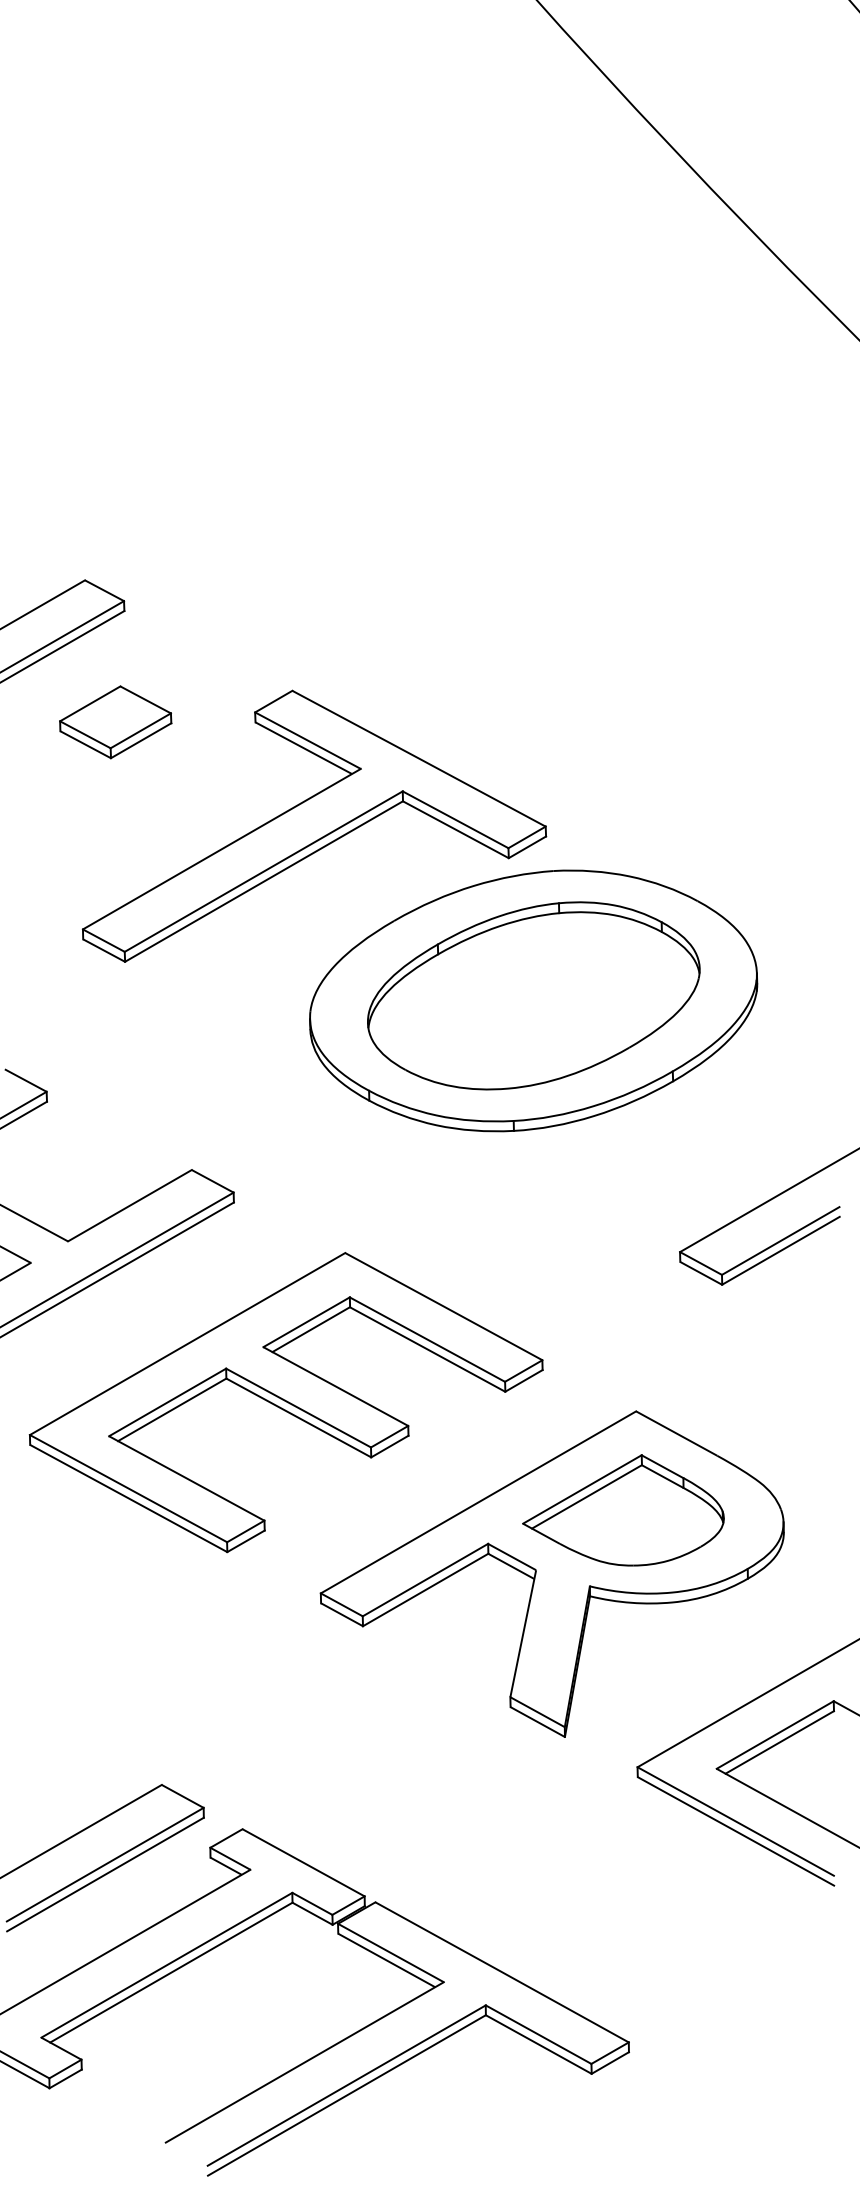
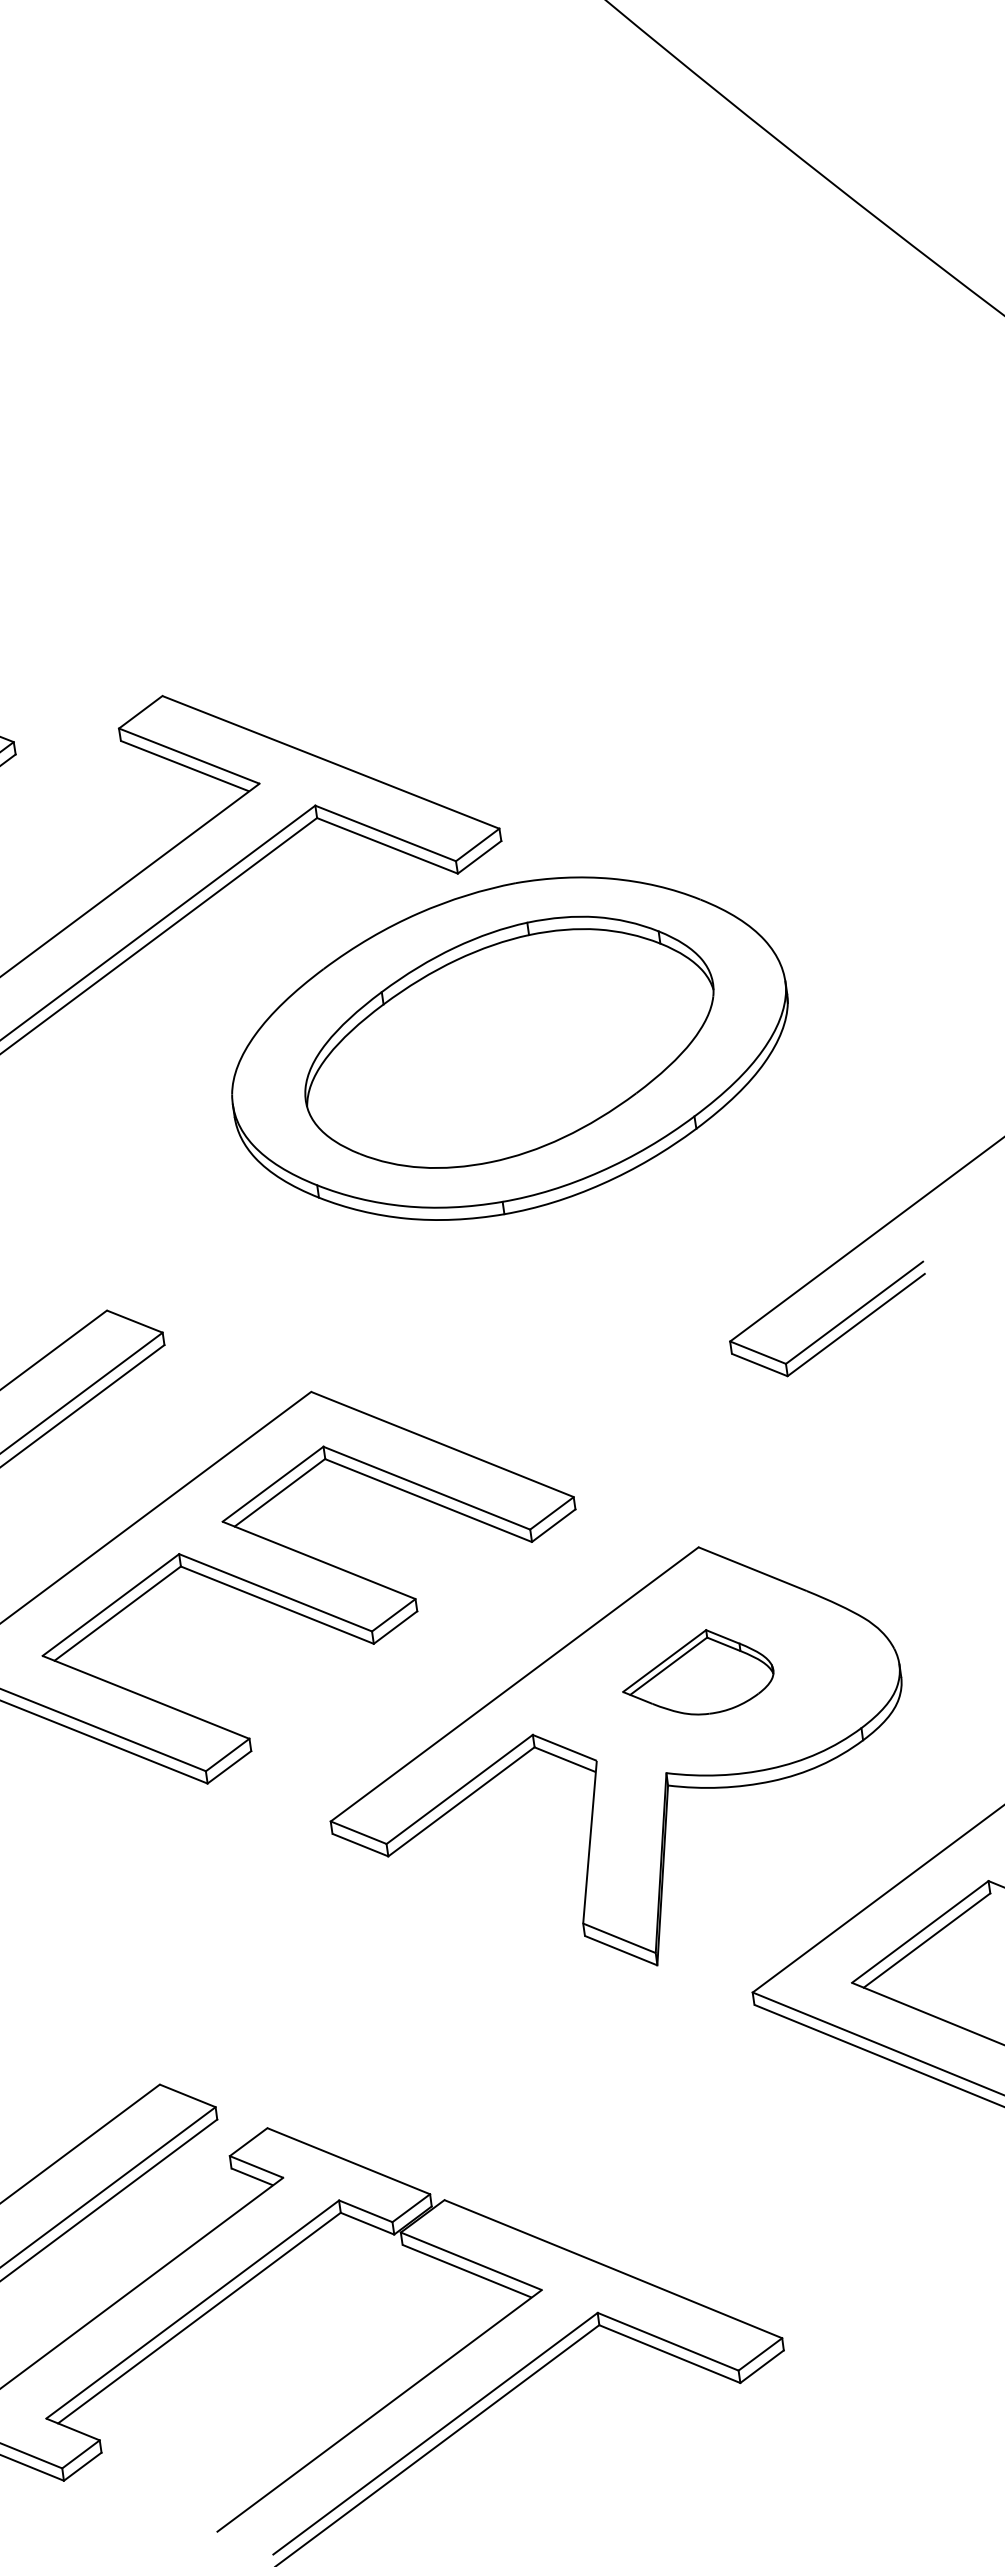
part: (623, 1510) -> (697, 1673), size x0.6

